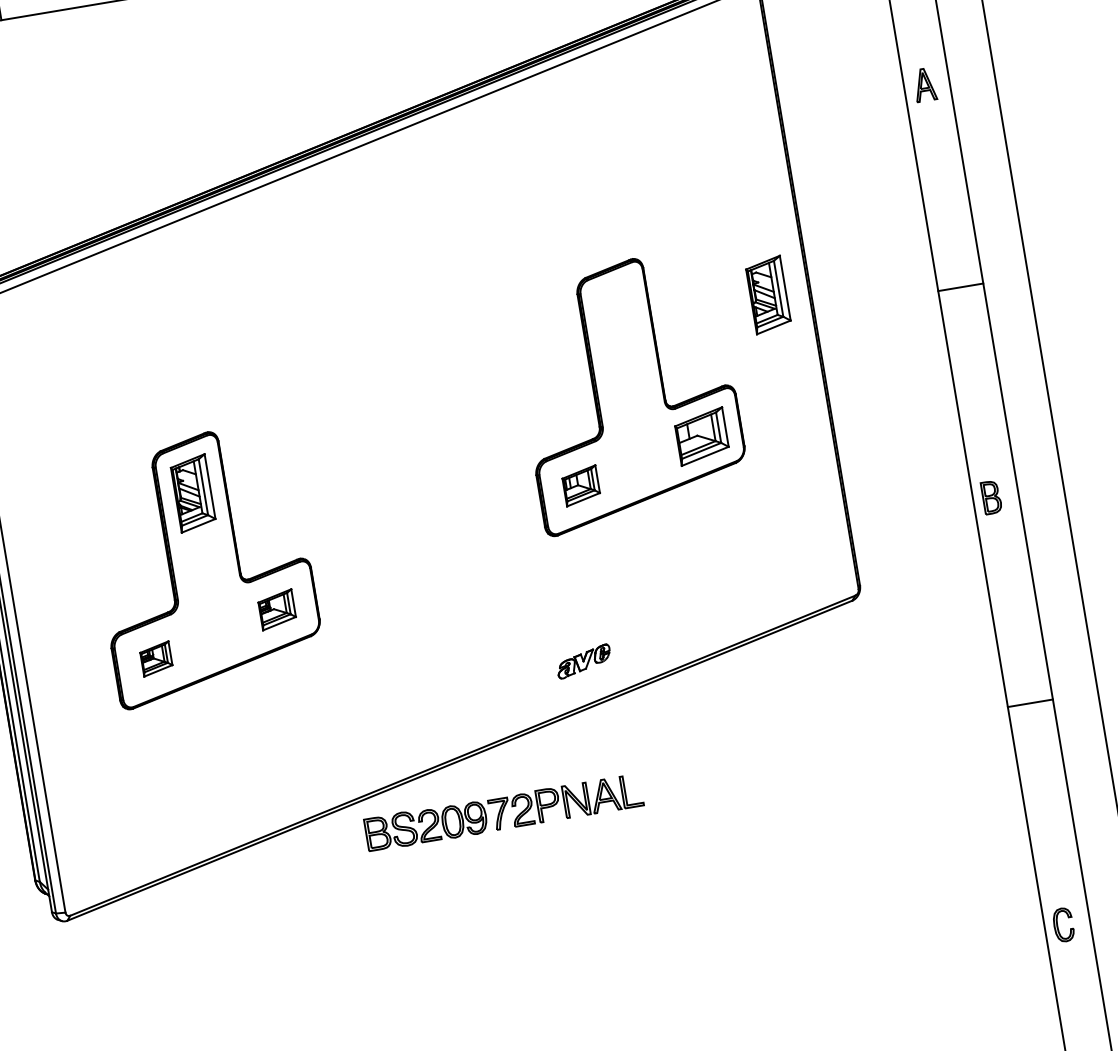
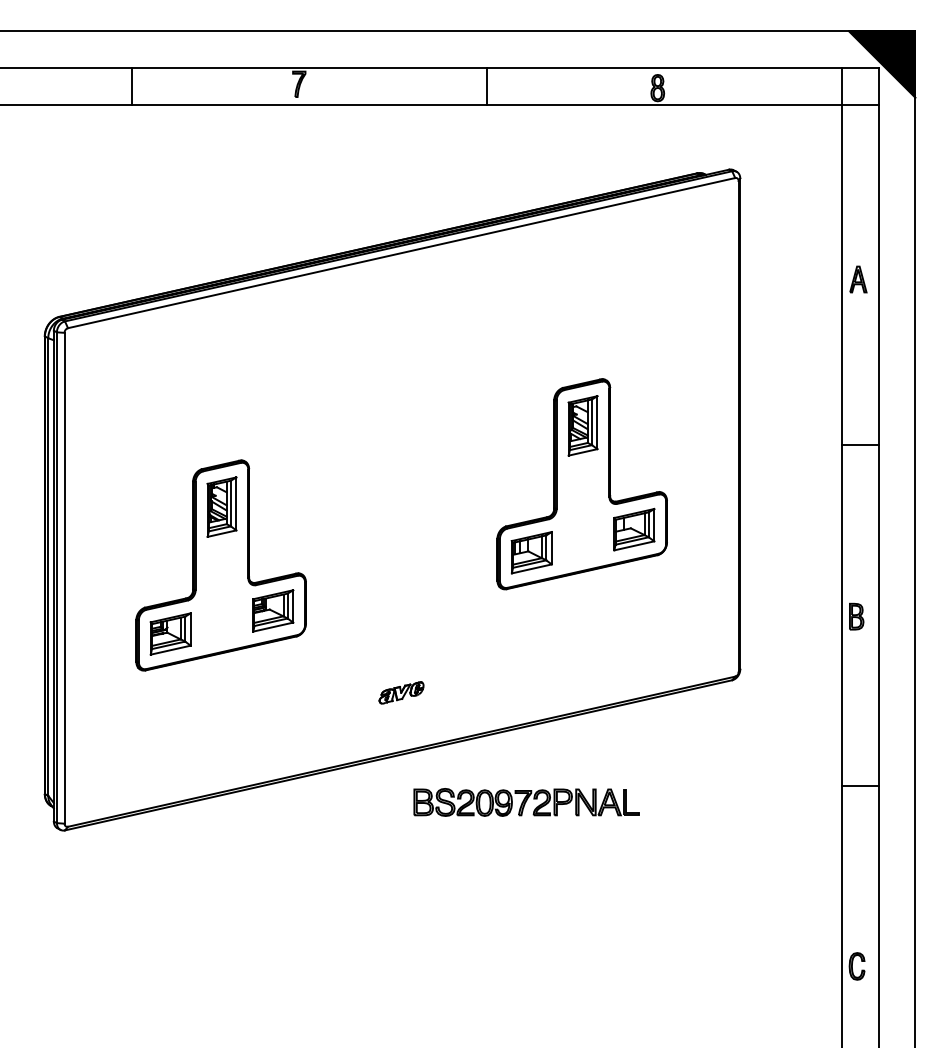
part: (767, 294) -> (582, 425), moved
part: (580, 485) -> (531, 552), size x1.43
part: (277, 609) -> (273, 610), size x1.43
part: (156, 658) -> (170, 633), size x1.67
part: (583, 661) -> (401, 692), moved
part: (503, 812) -> (526, 802), moved

